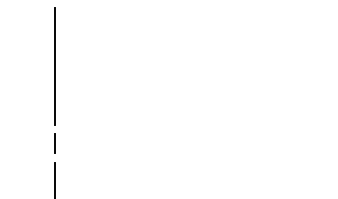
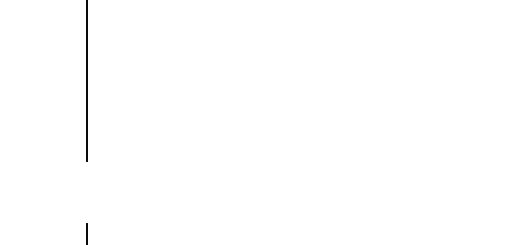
line: (54, 143) -> (86, 192), removed

